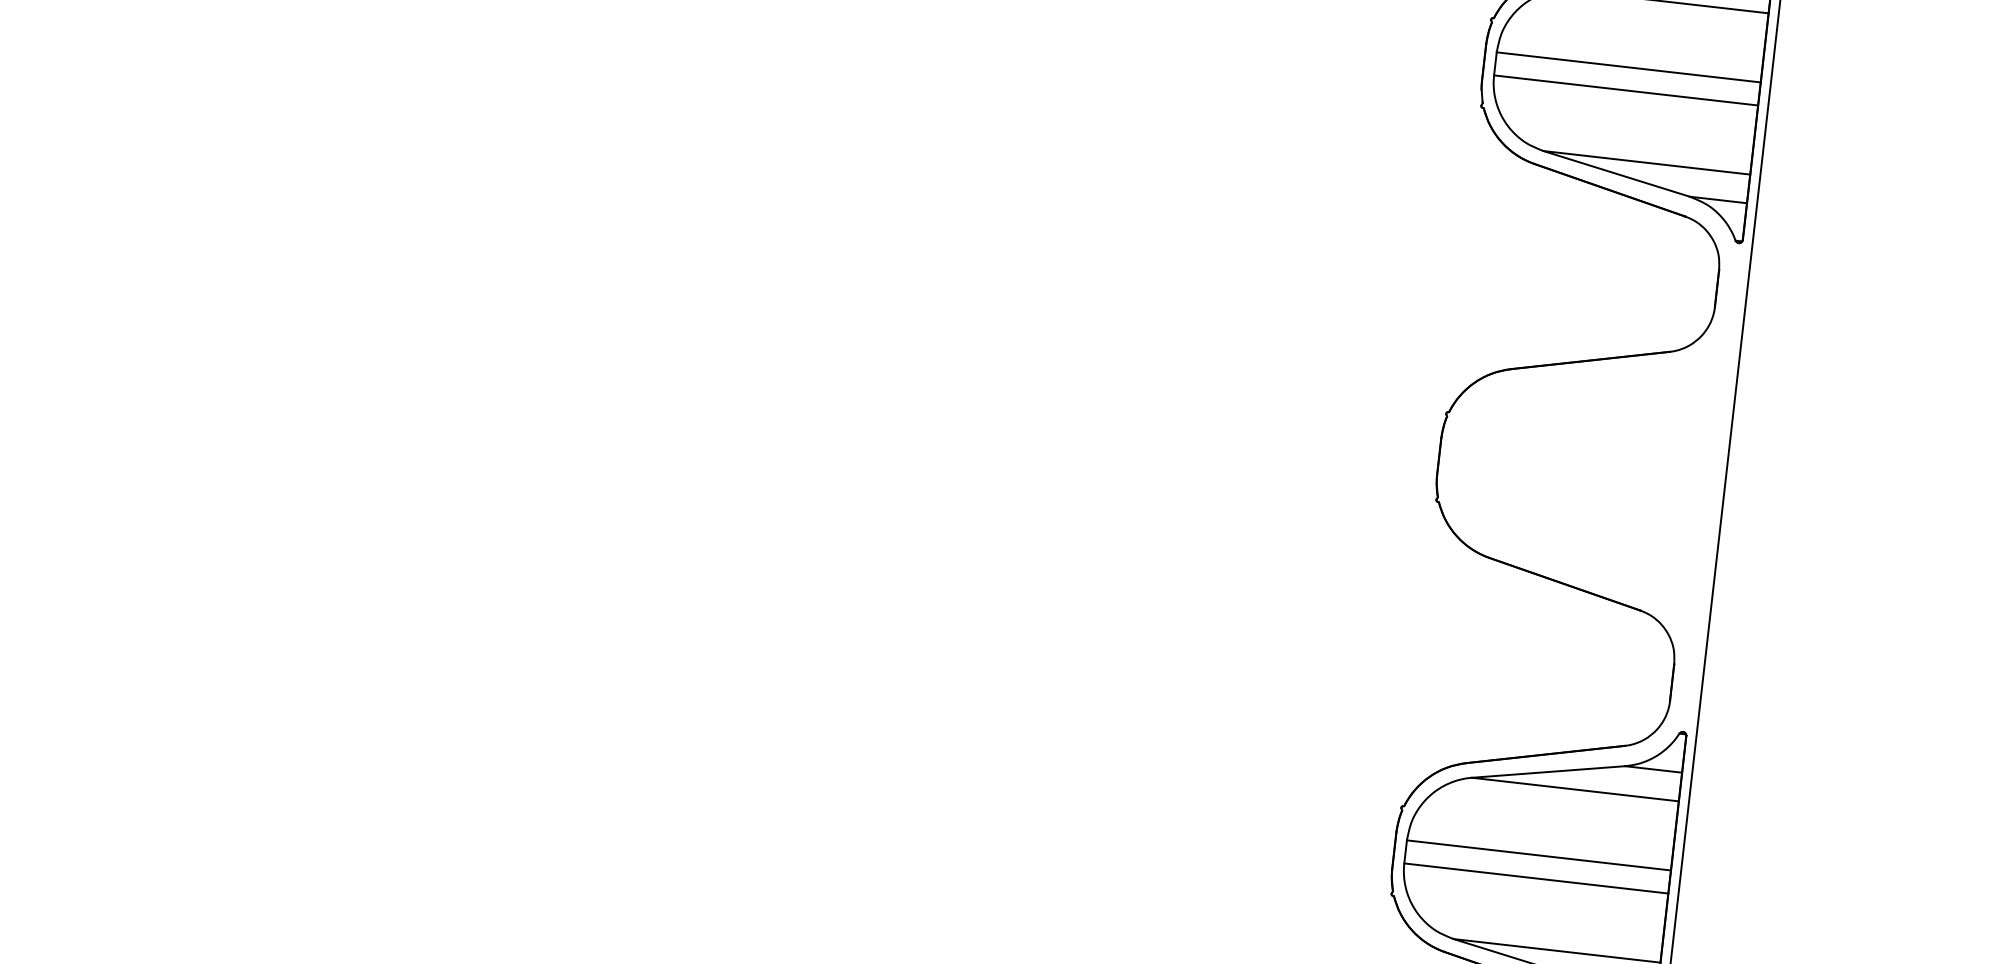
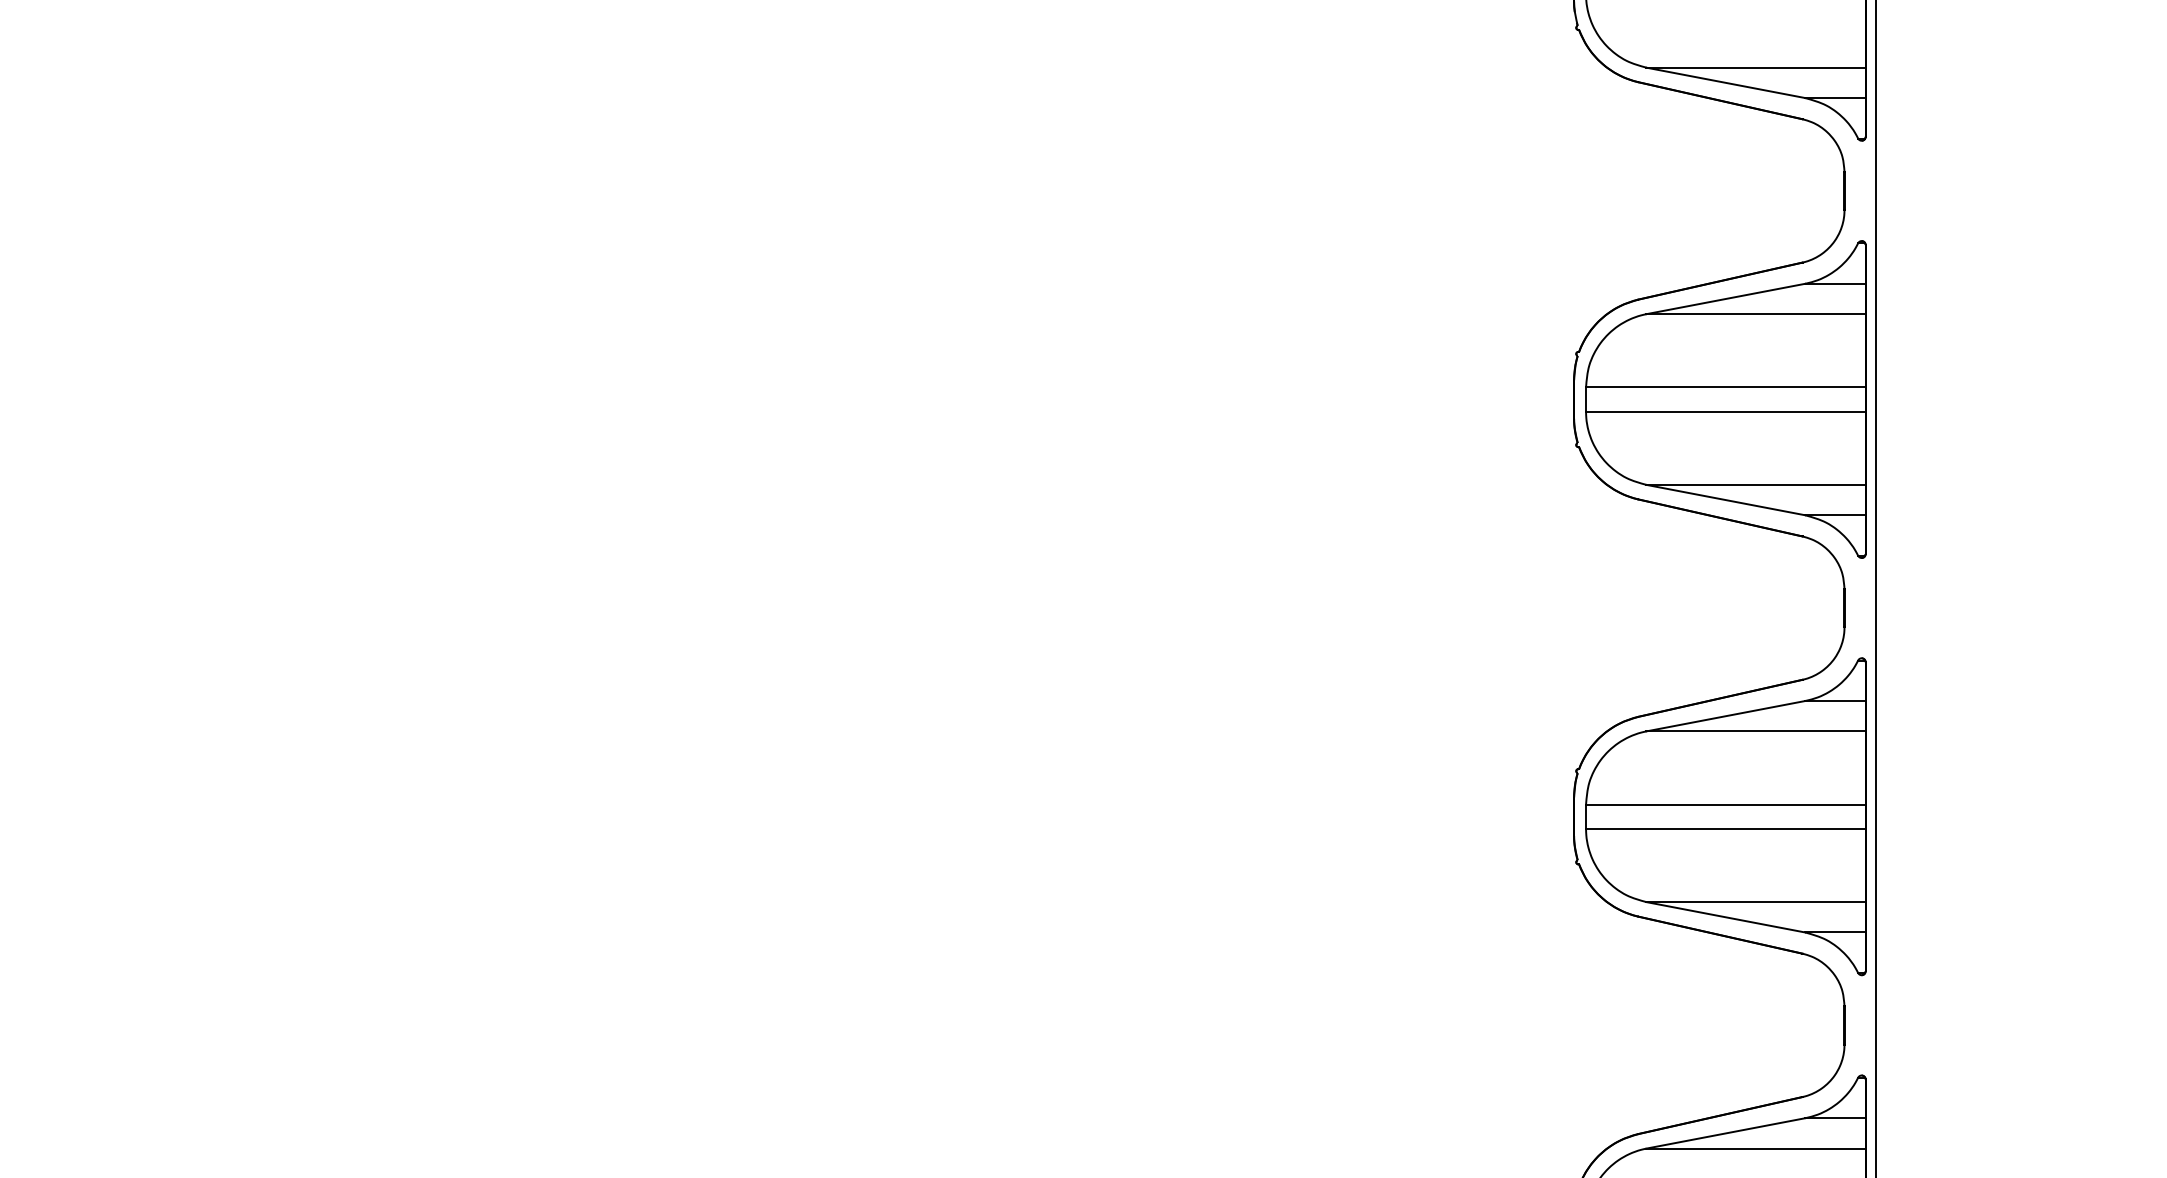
part: (1582, 472) -> (1725, 399), added

